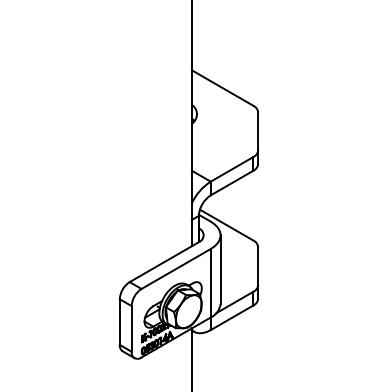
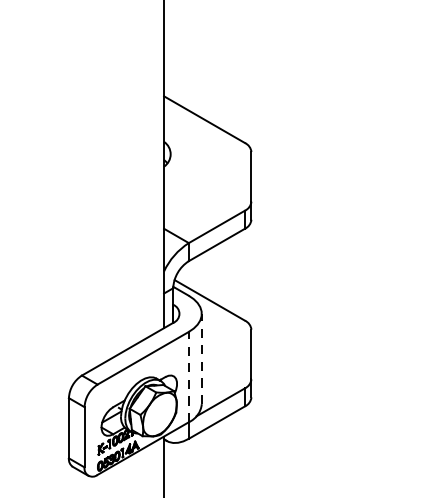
line: (220, 269) -> (201, 358), solid -> dashed
line: (210, 282) -> (188, 376), solid -> dashed

